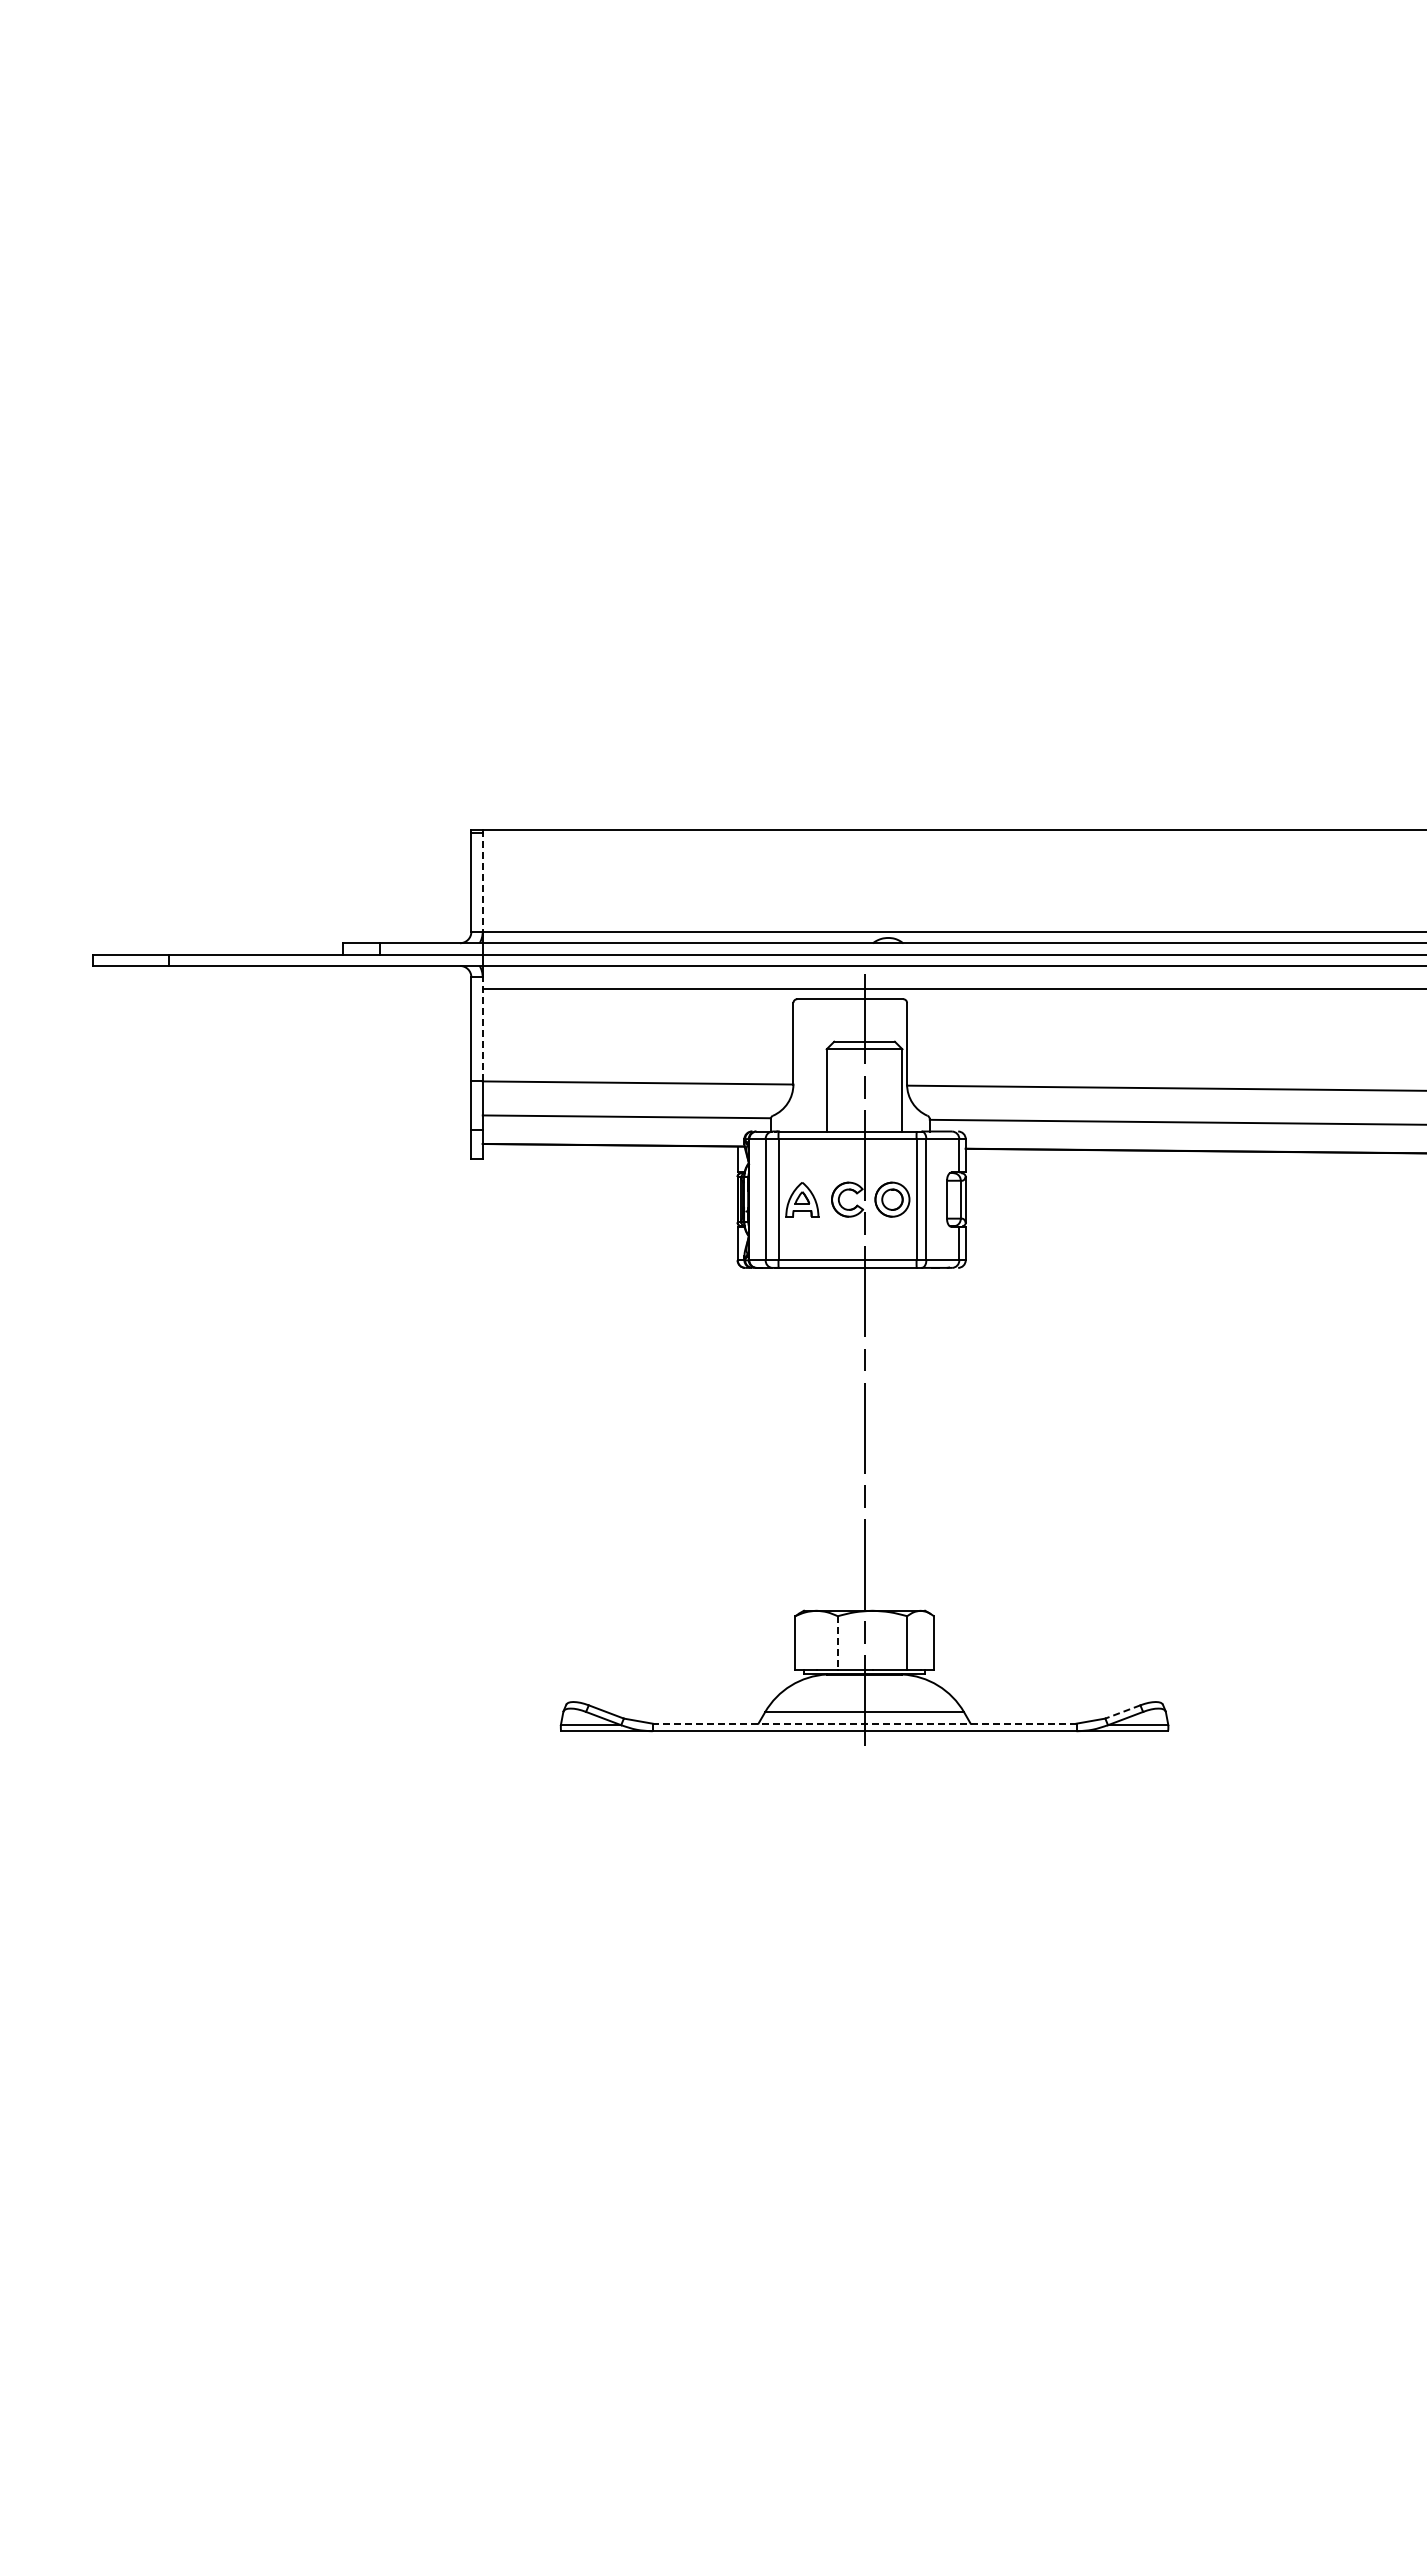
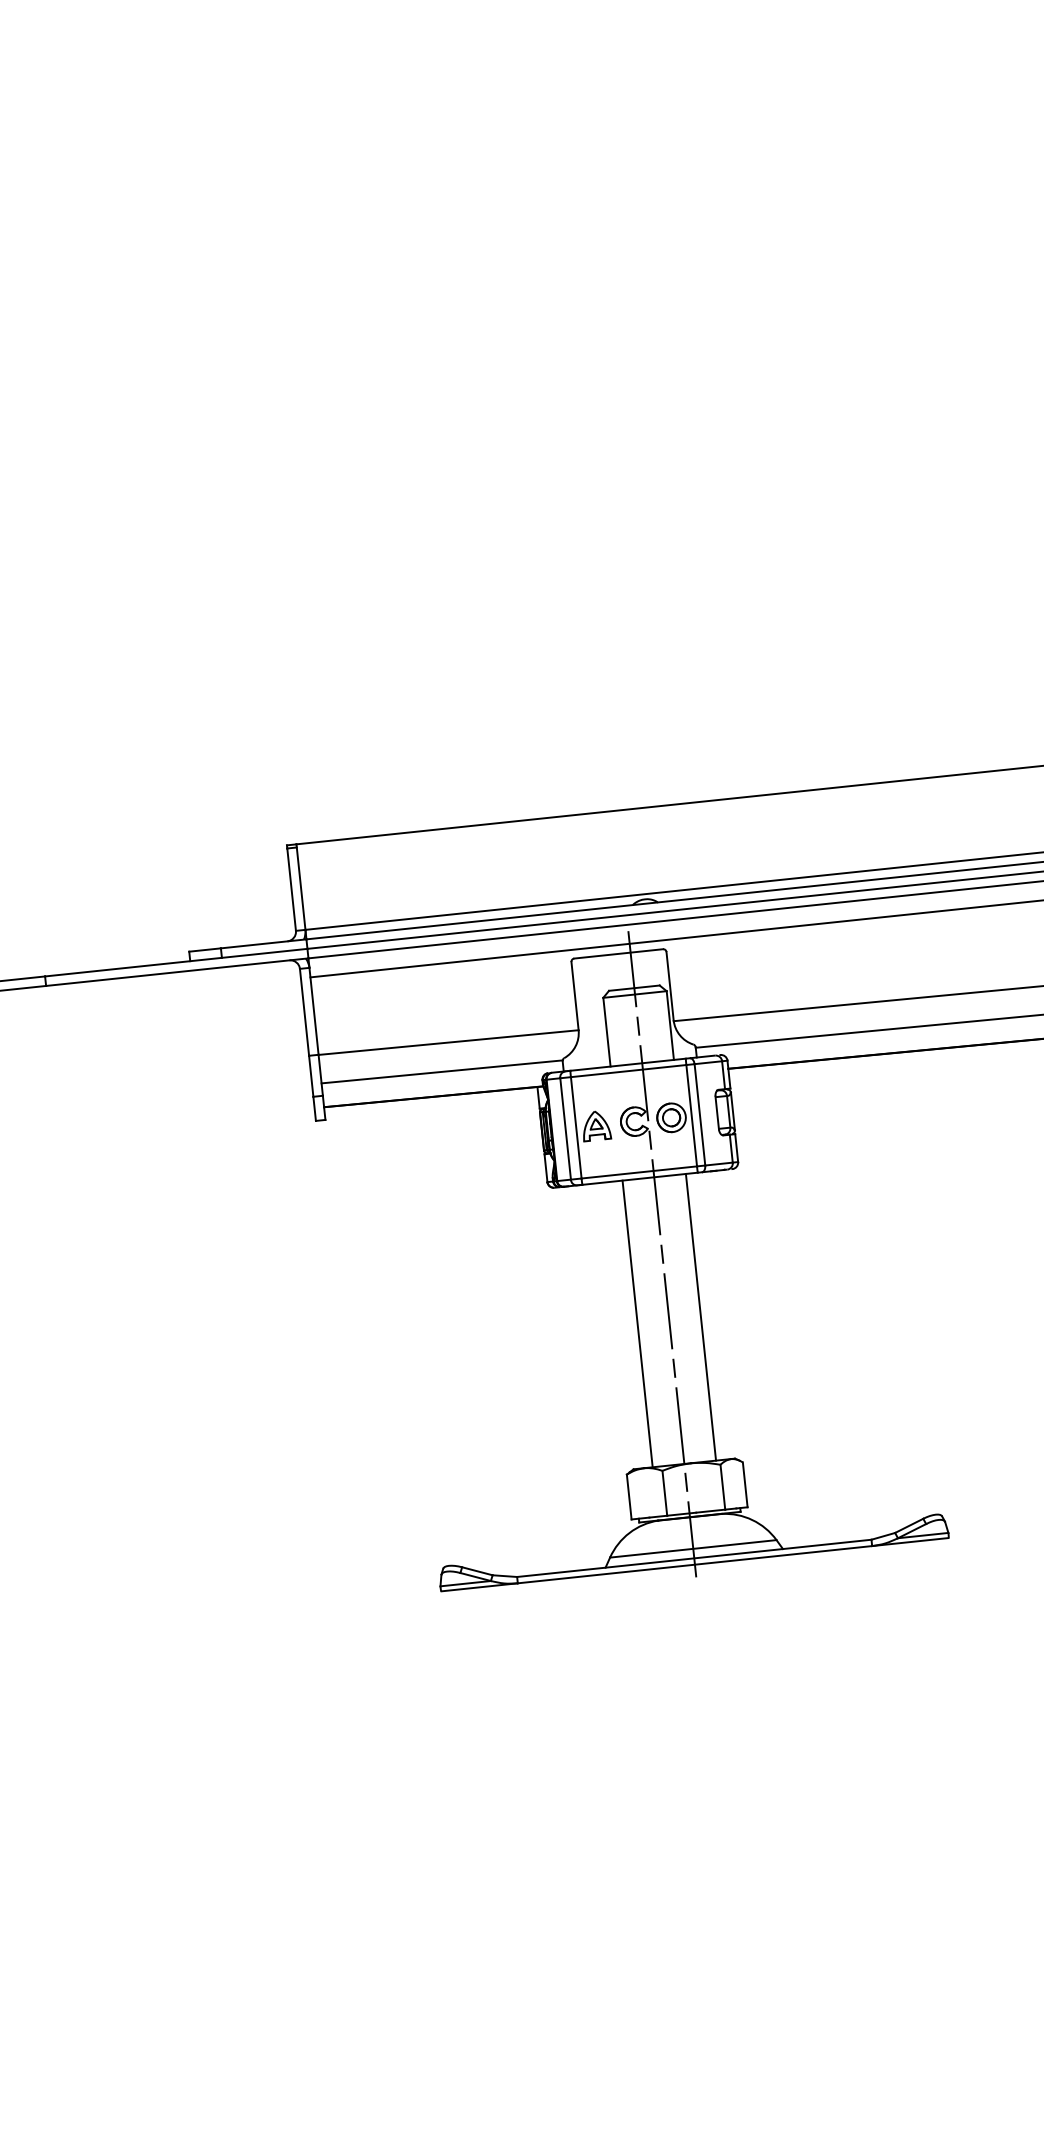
line: (482, 881) -> (300, 887), dashed -> solid
line: (482, 1029) -> (313, 1011), dashed -> solid
line: (826, 1438) -> (637, 1323), added
line: (902, 1438) -> (700, 1316), added
line: (837, 1643) -> (664, 1493), dashed -> solid
line: (1122, 1711) -> (908, 1525), dashed -> solid
line: (864, 1723) -> (694, 1558), dashed -> solid

